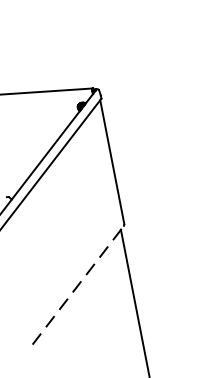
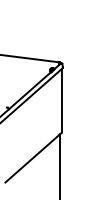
line: (78, 284) -> (33, 157), dashed -> solid

